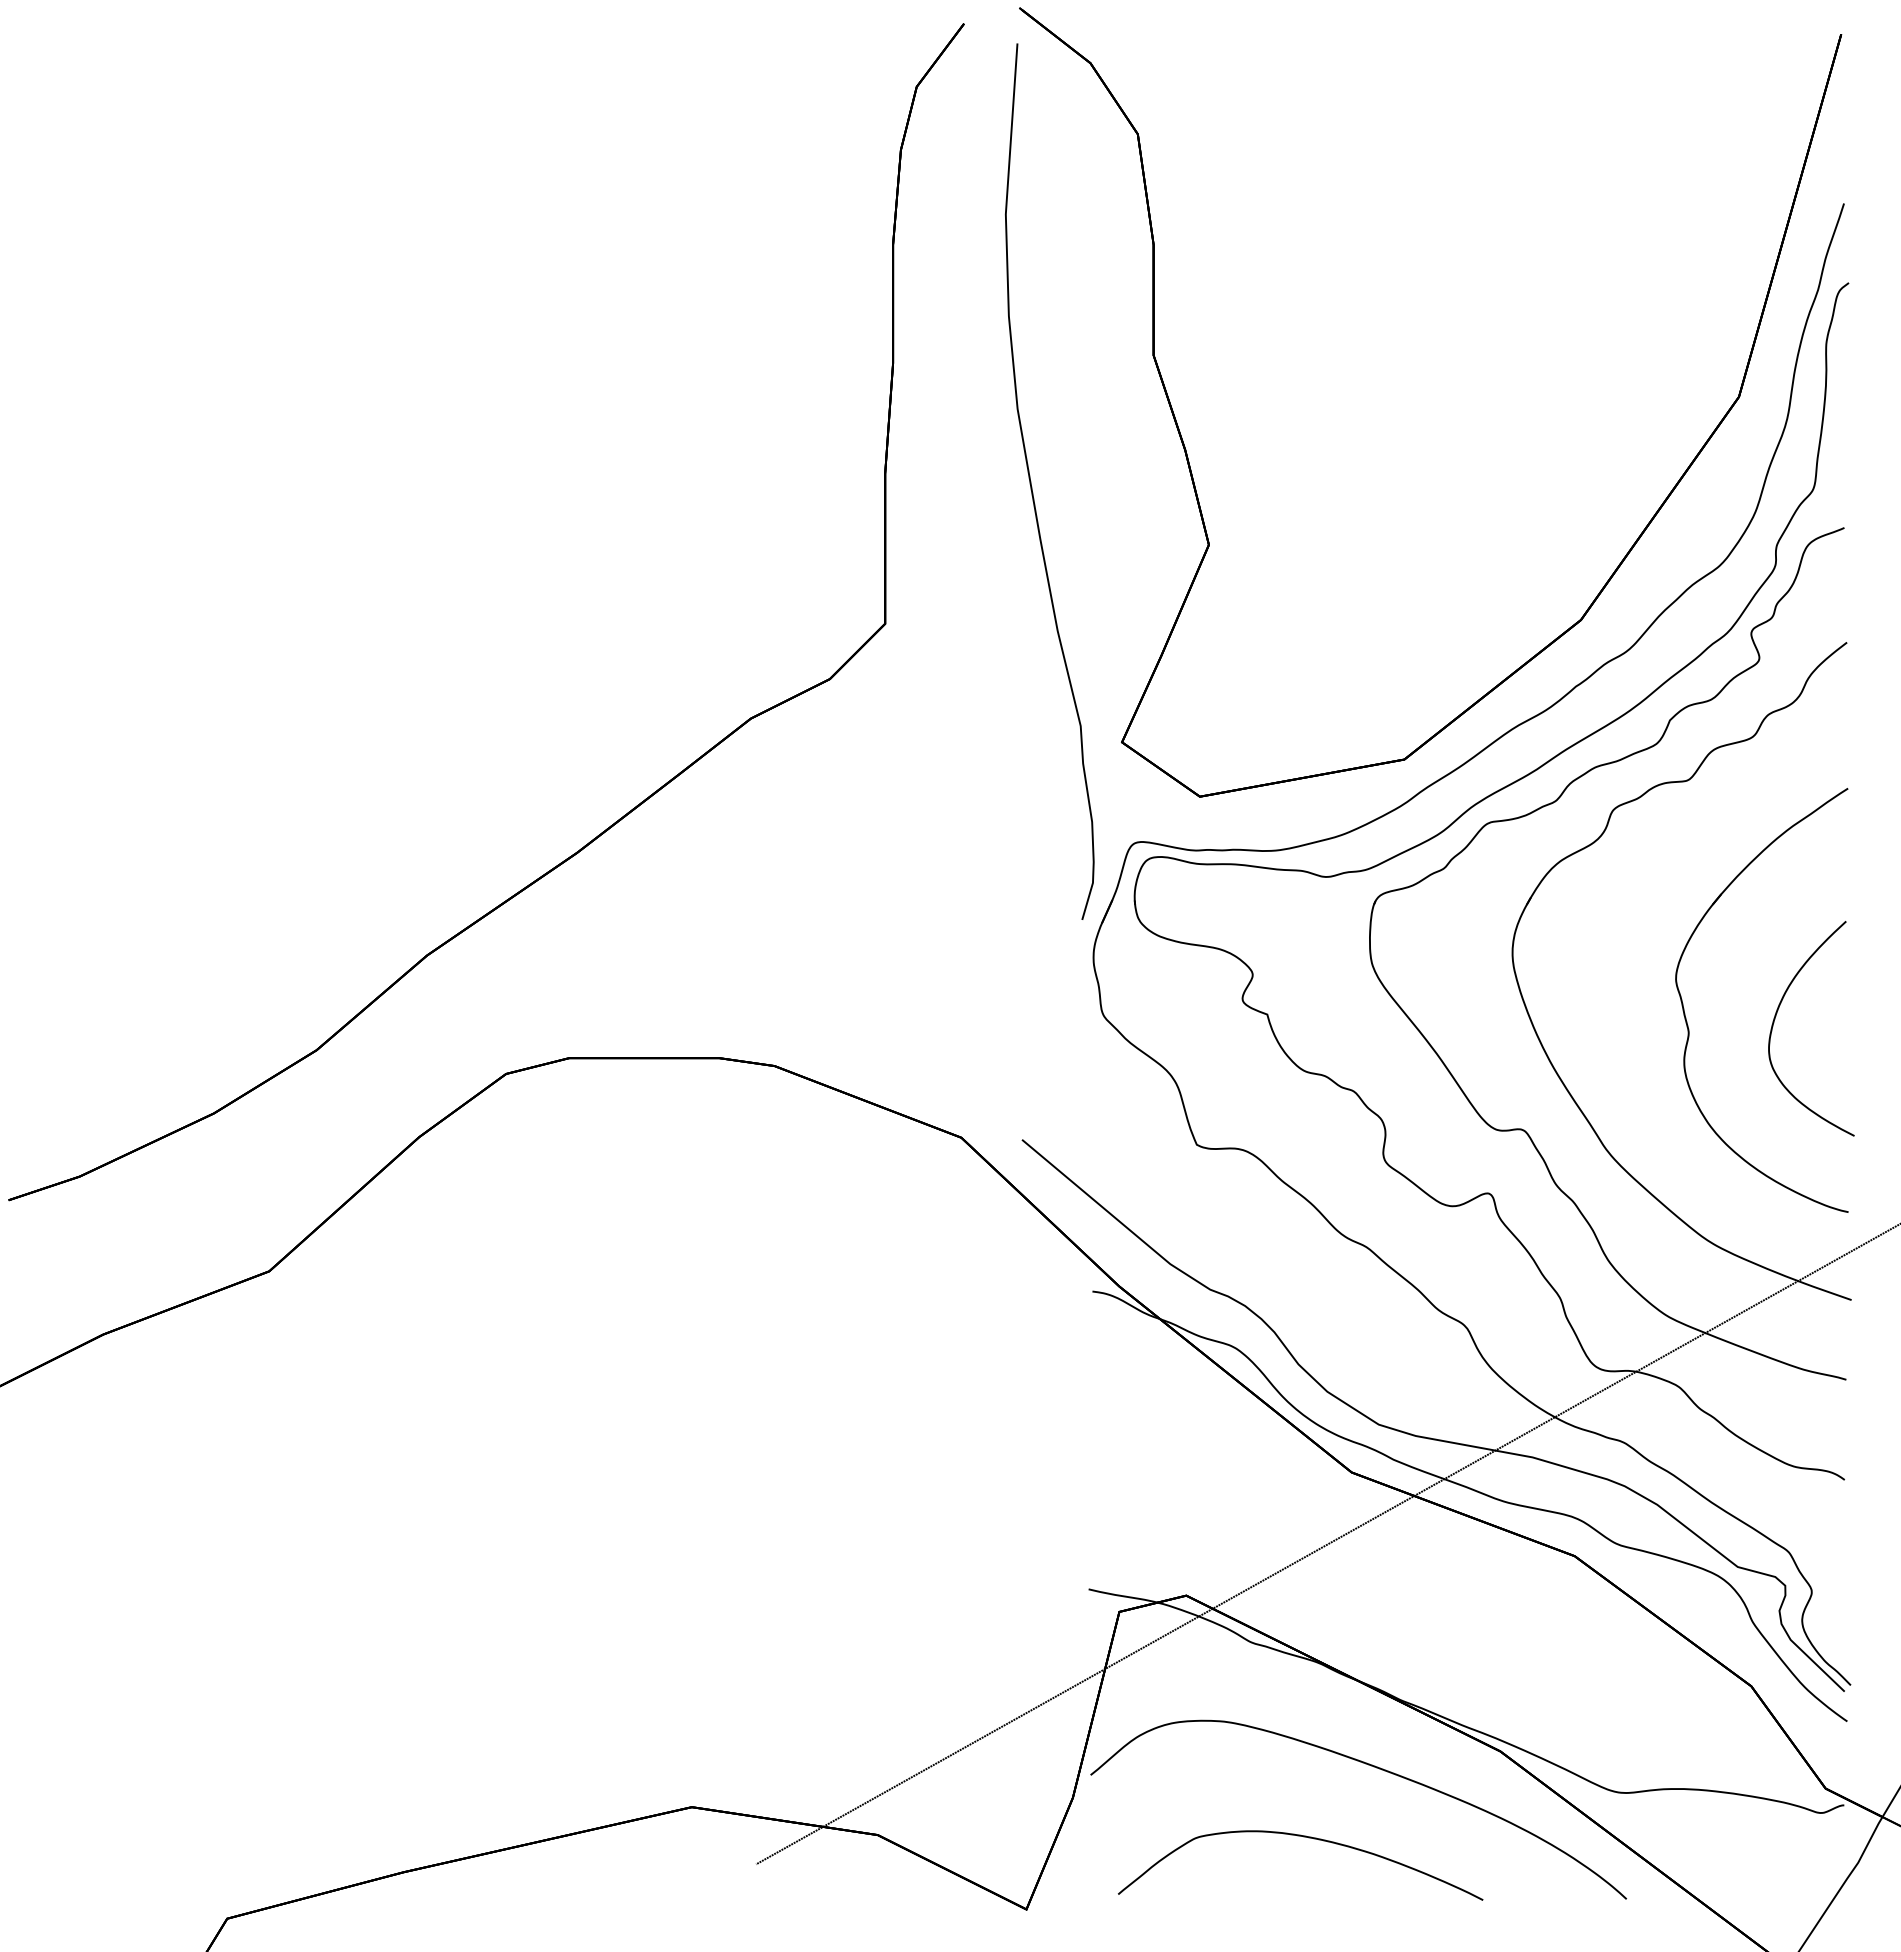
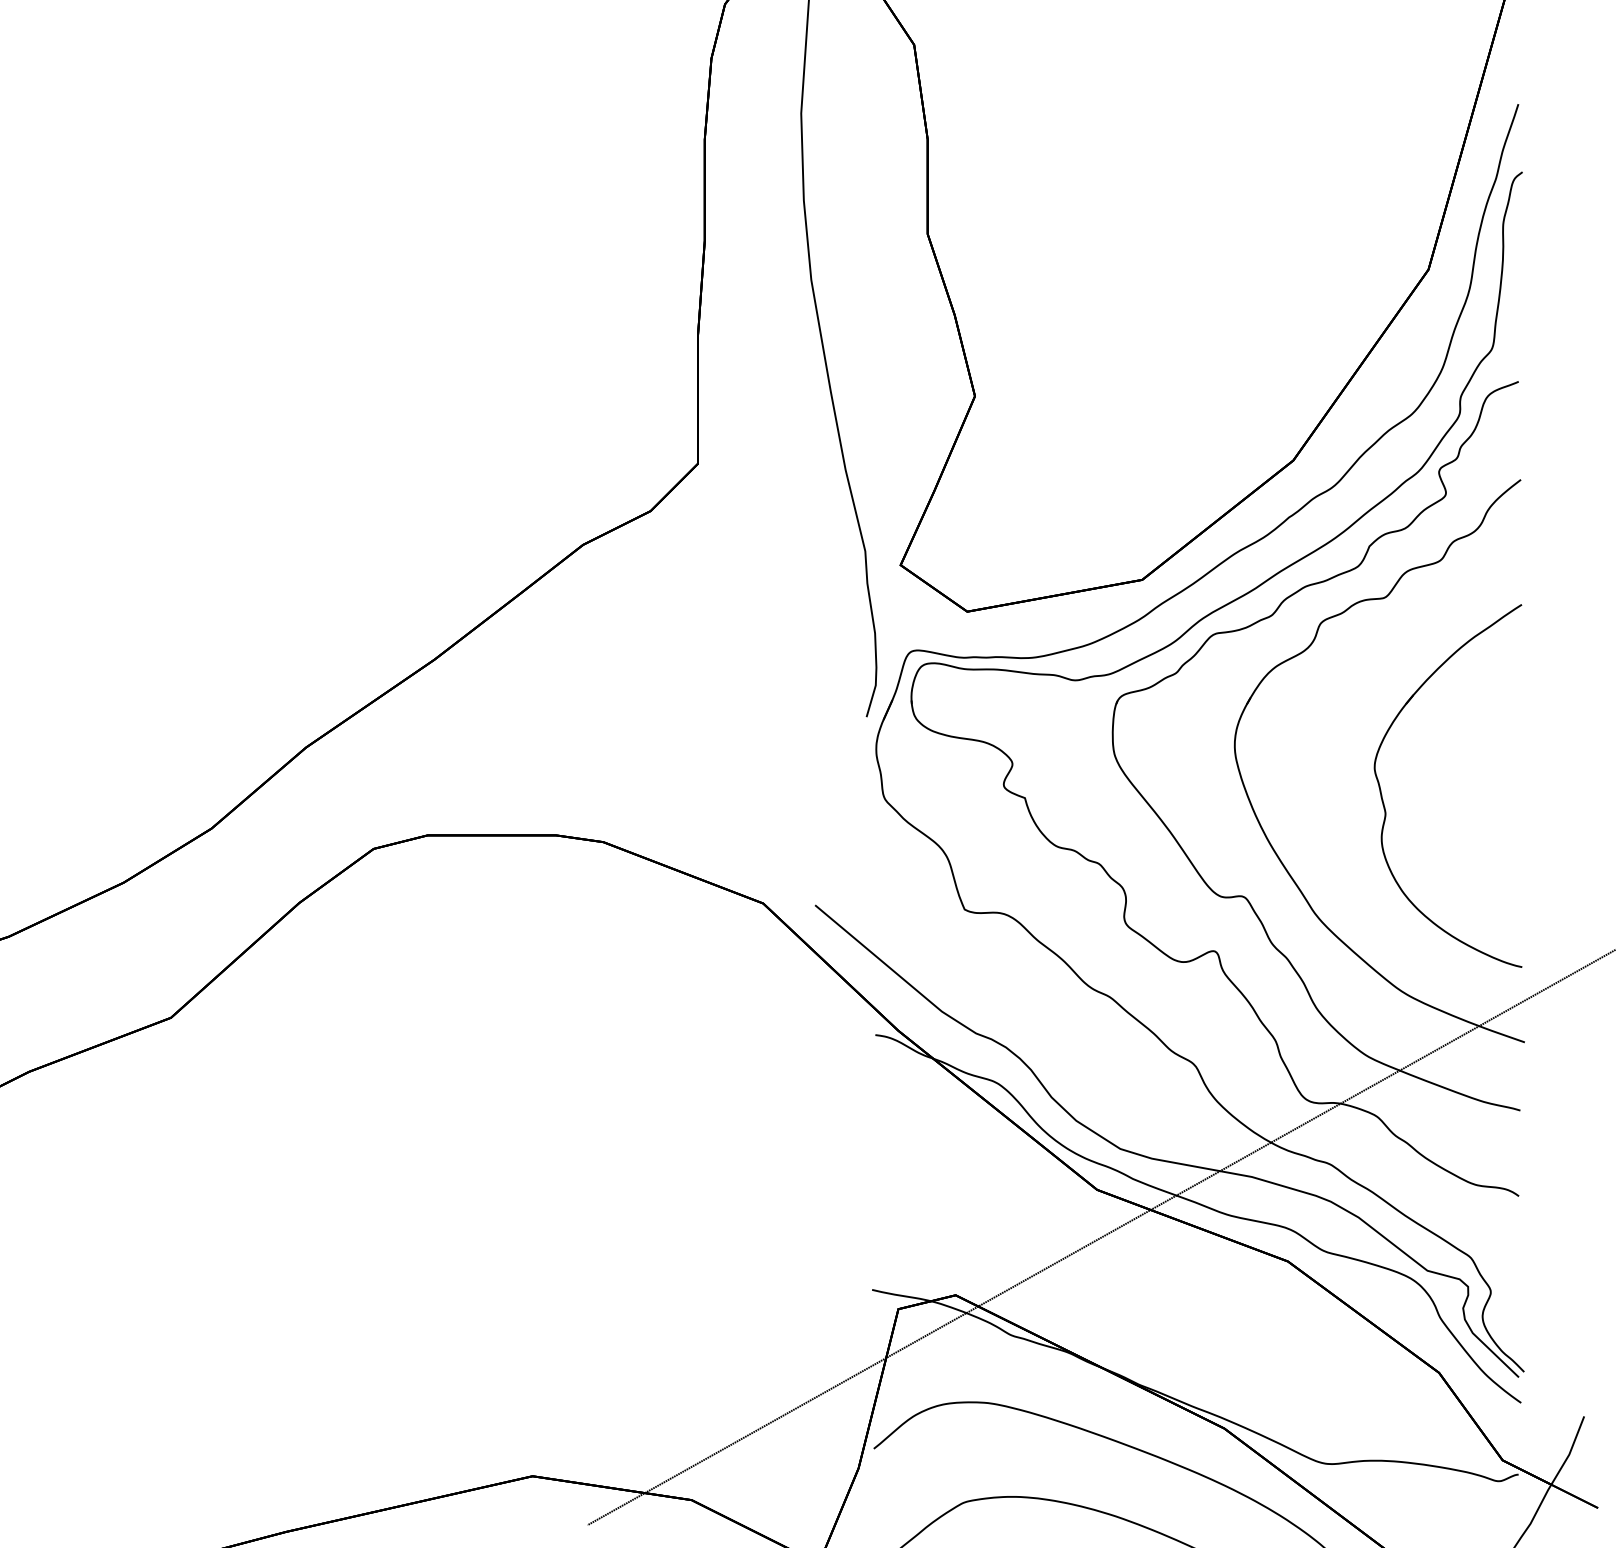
part: (1776, 1016) -> (1460, 799), removed

